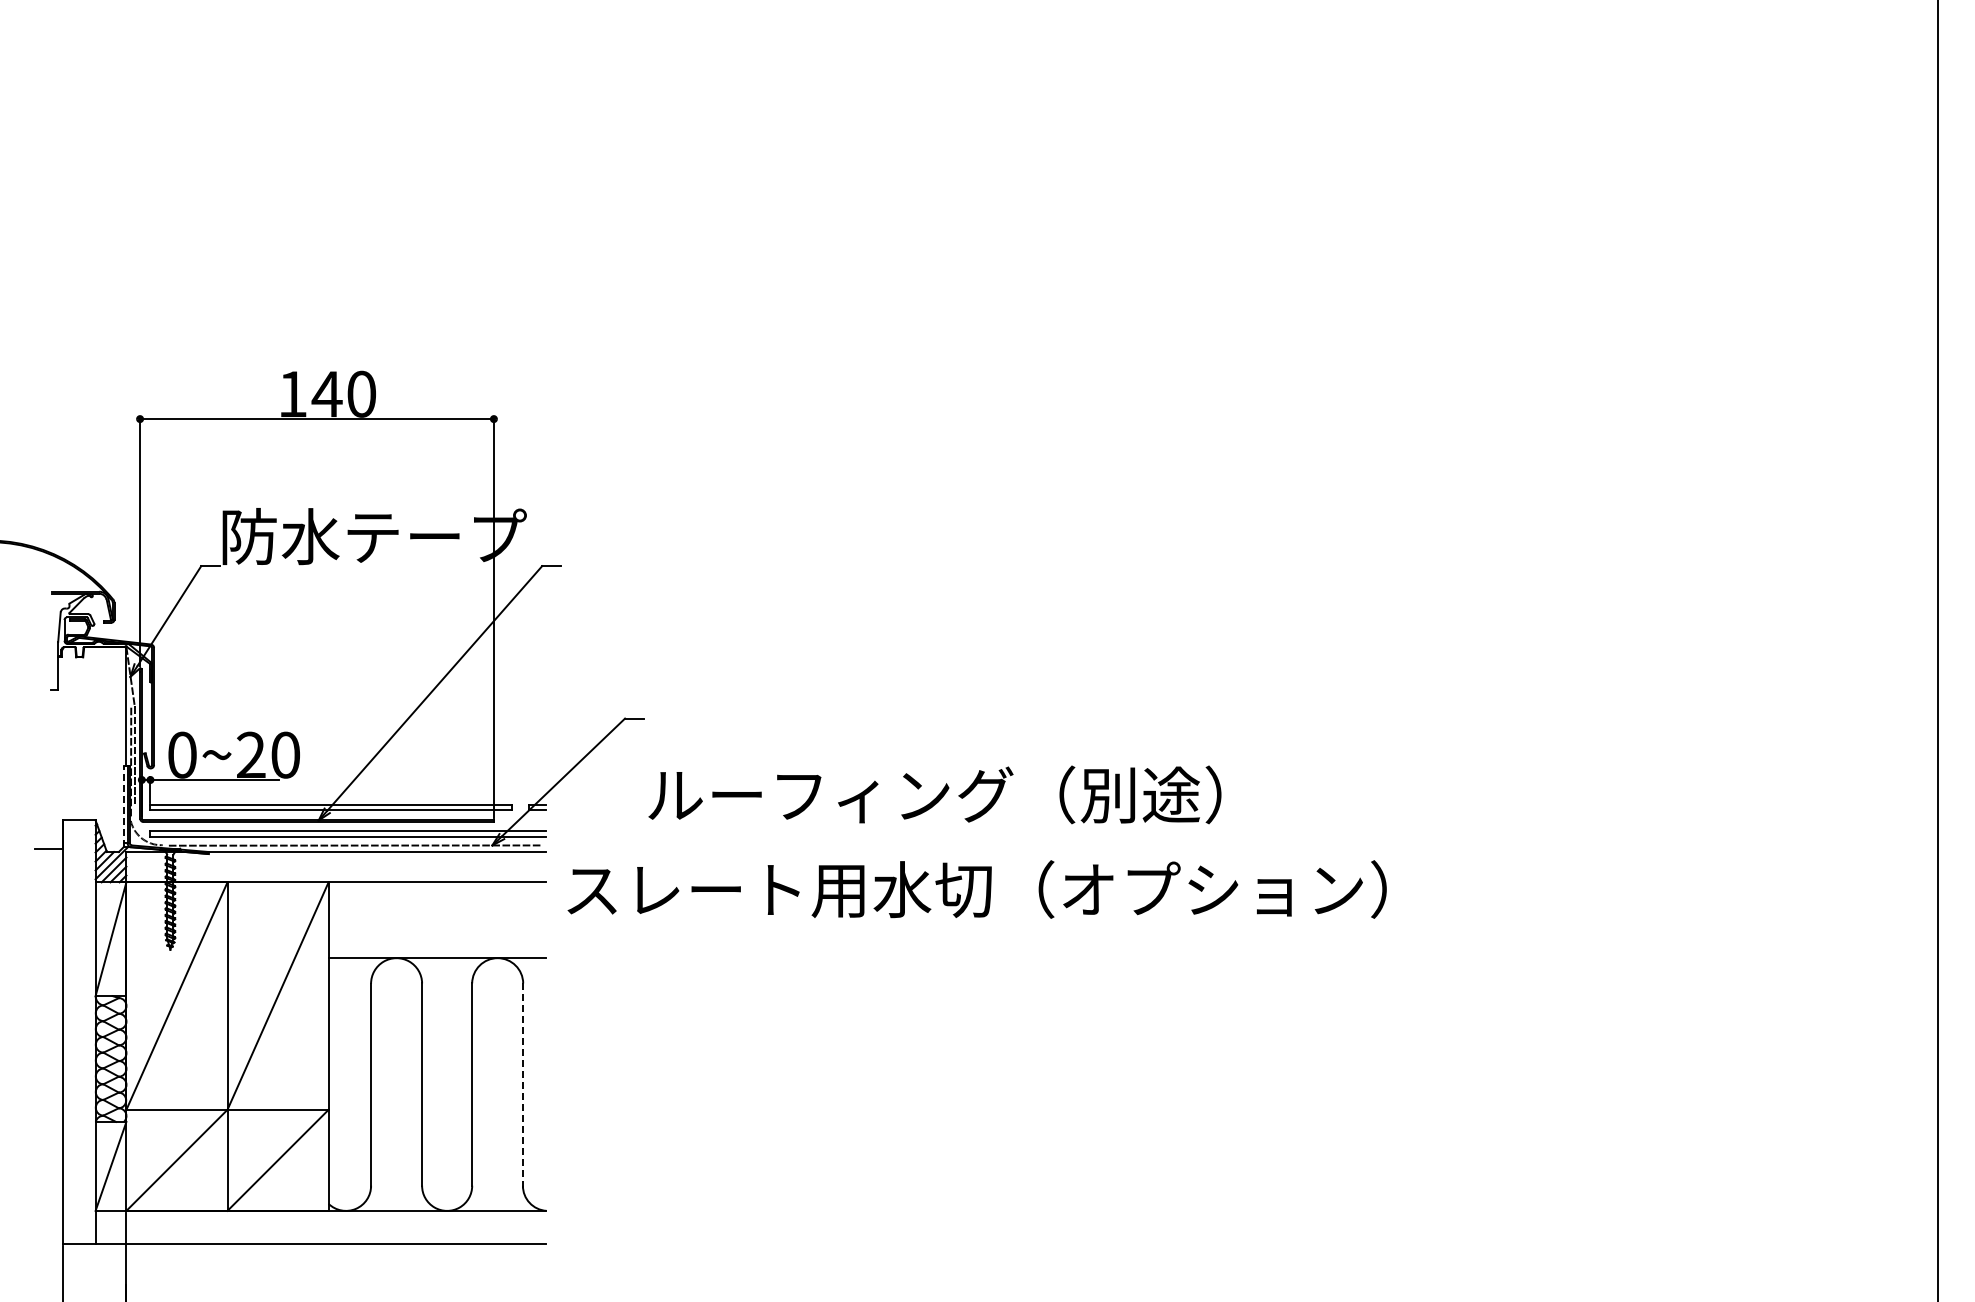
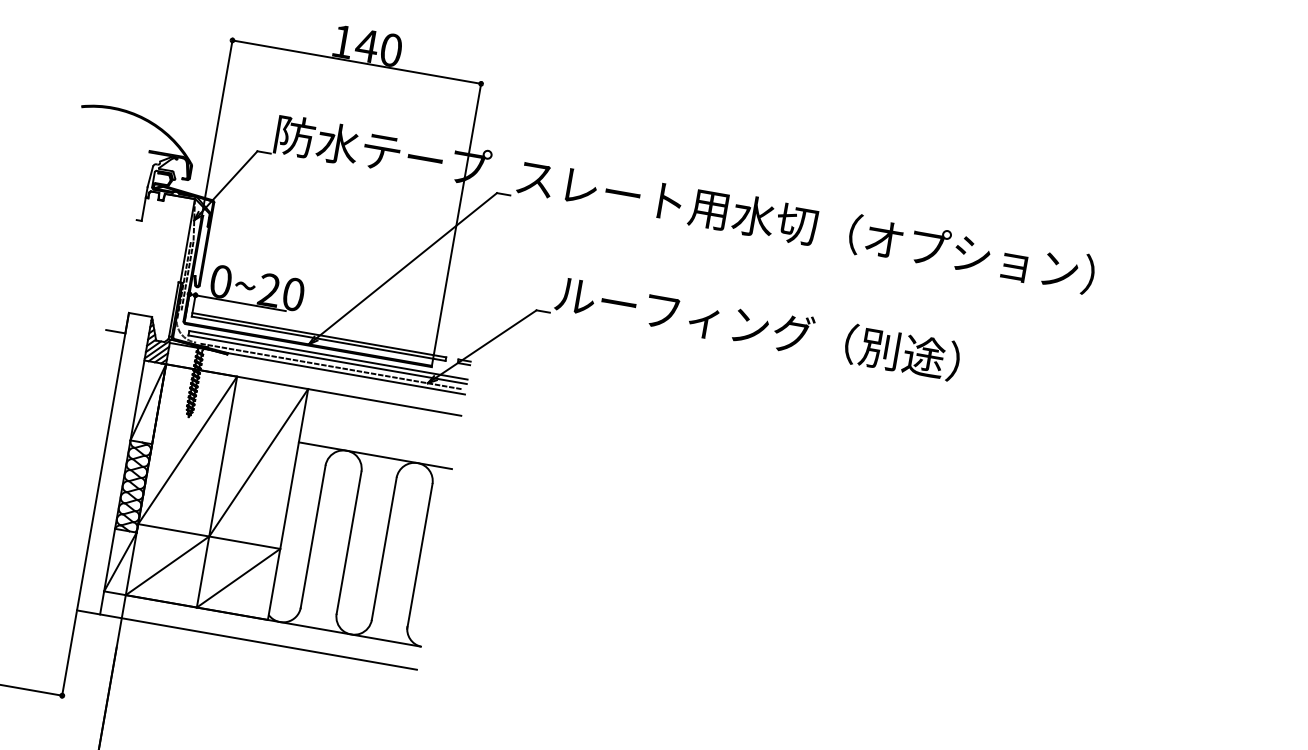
text: (934, 794) -> (757, 327), moved
line: (123, 806) -> (173, 310), dashed -> solid
text: (976, 889) -> (805, 225), moved
line: (523, 1087) -> (419, 557), dashed -> solid

